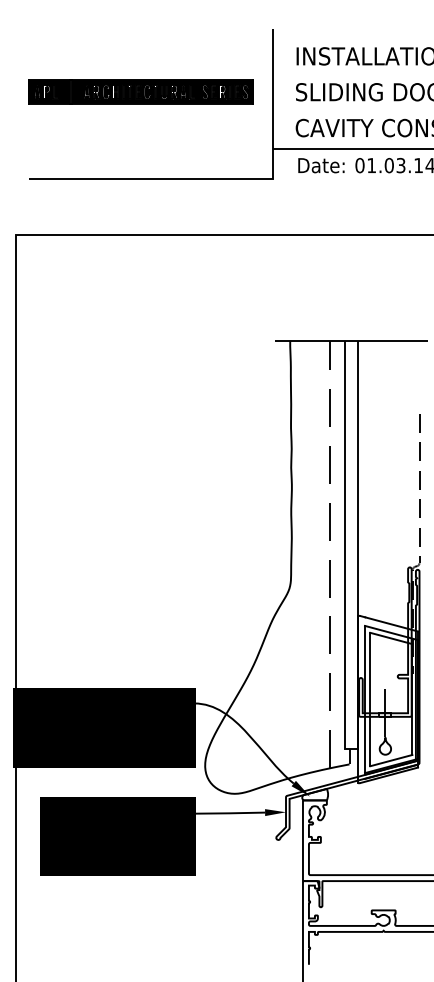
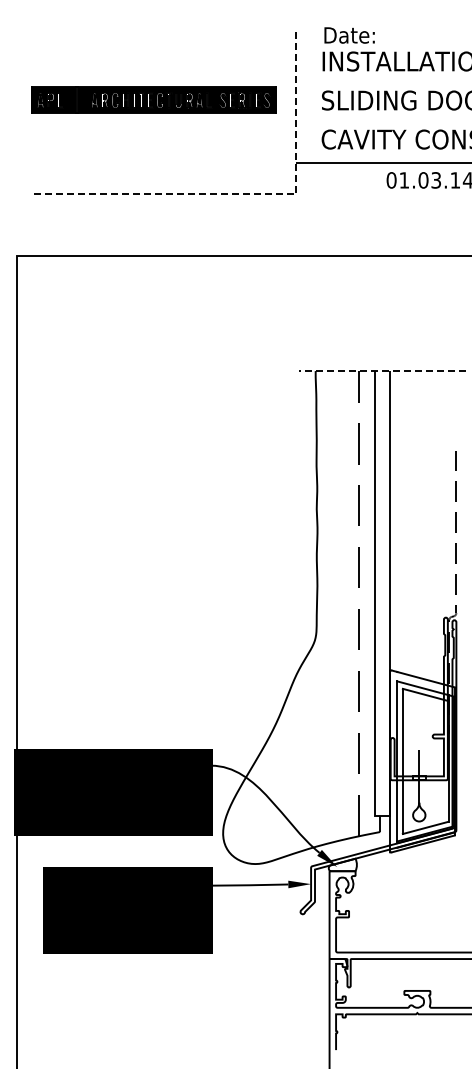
text: (321, 165) -> (349, 35), moved
line: (225, 178) -> (245, 194), solid -> dashed
line: (351, 341) -> (382, 371), solid -> dashed

